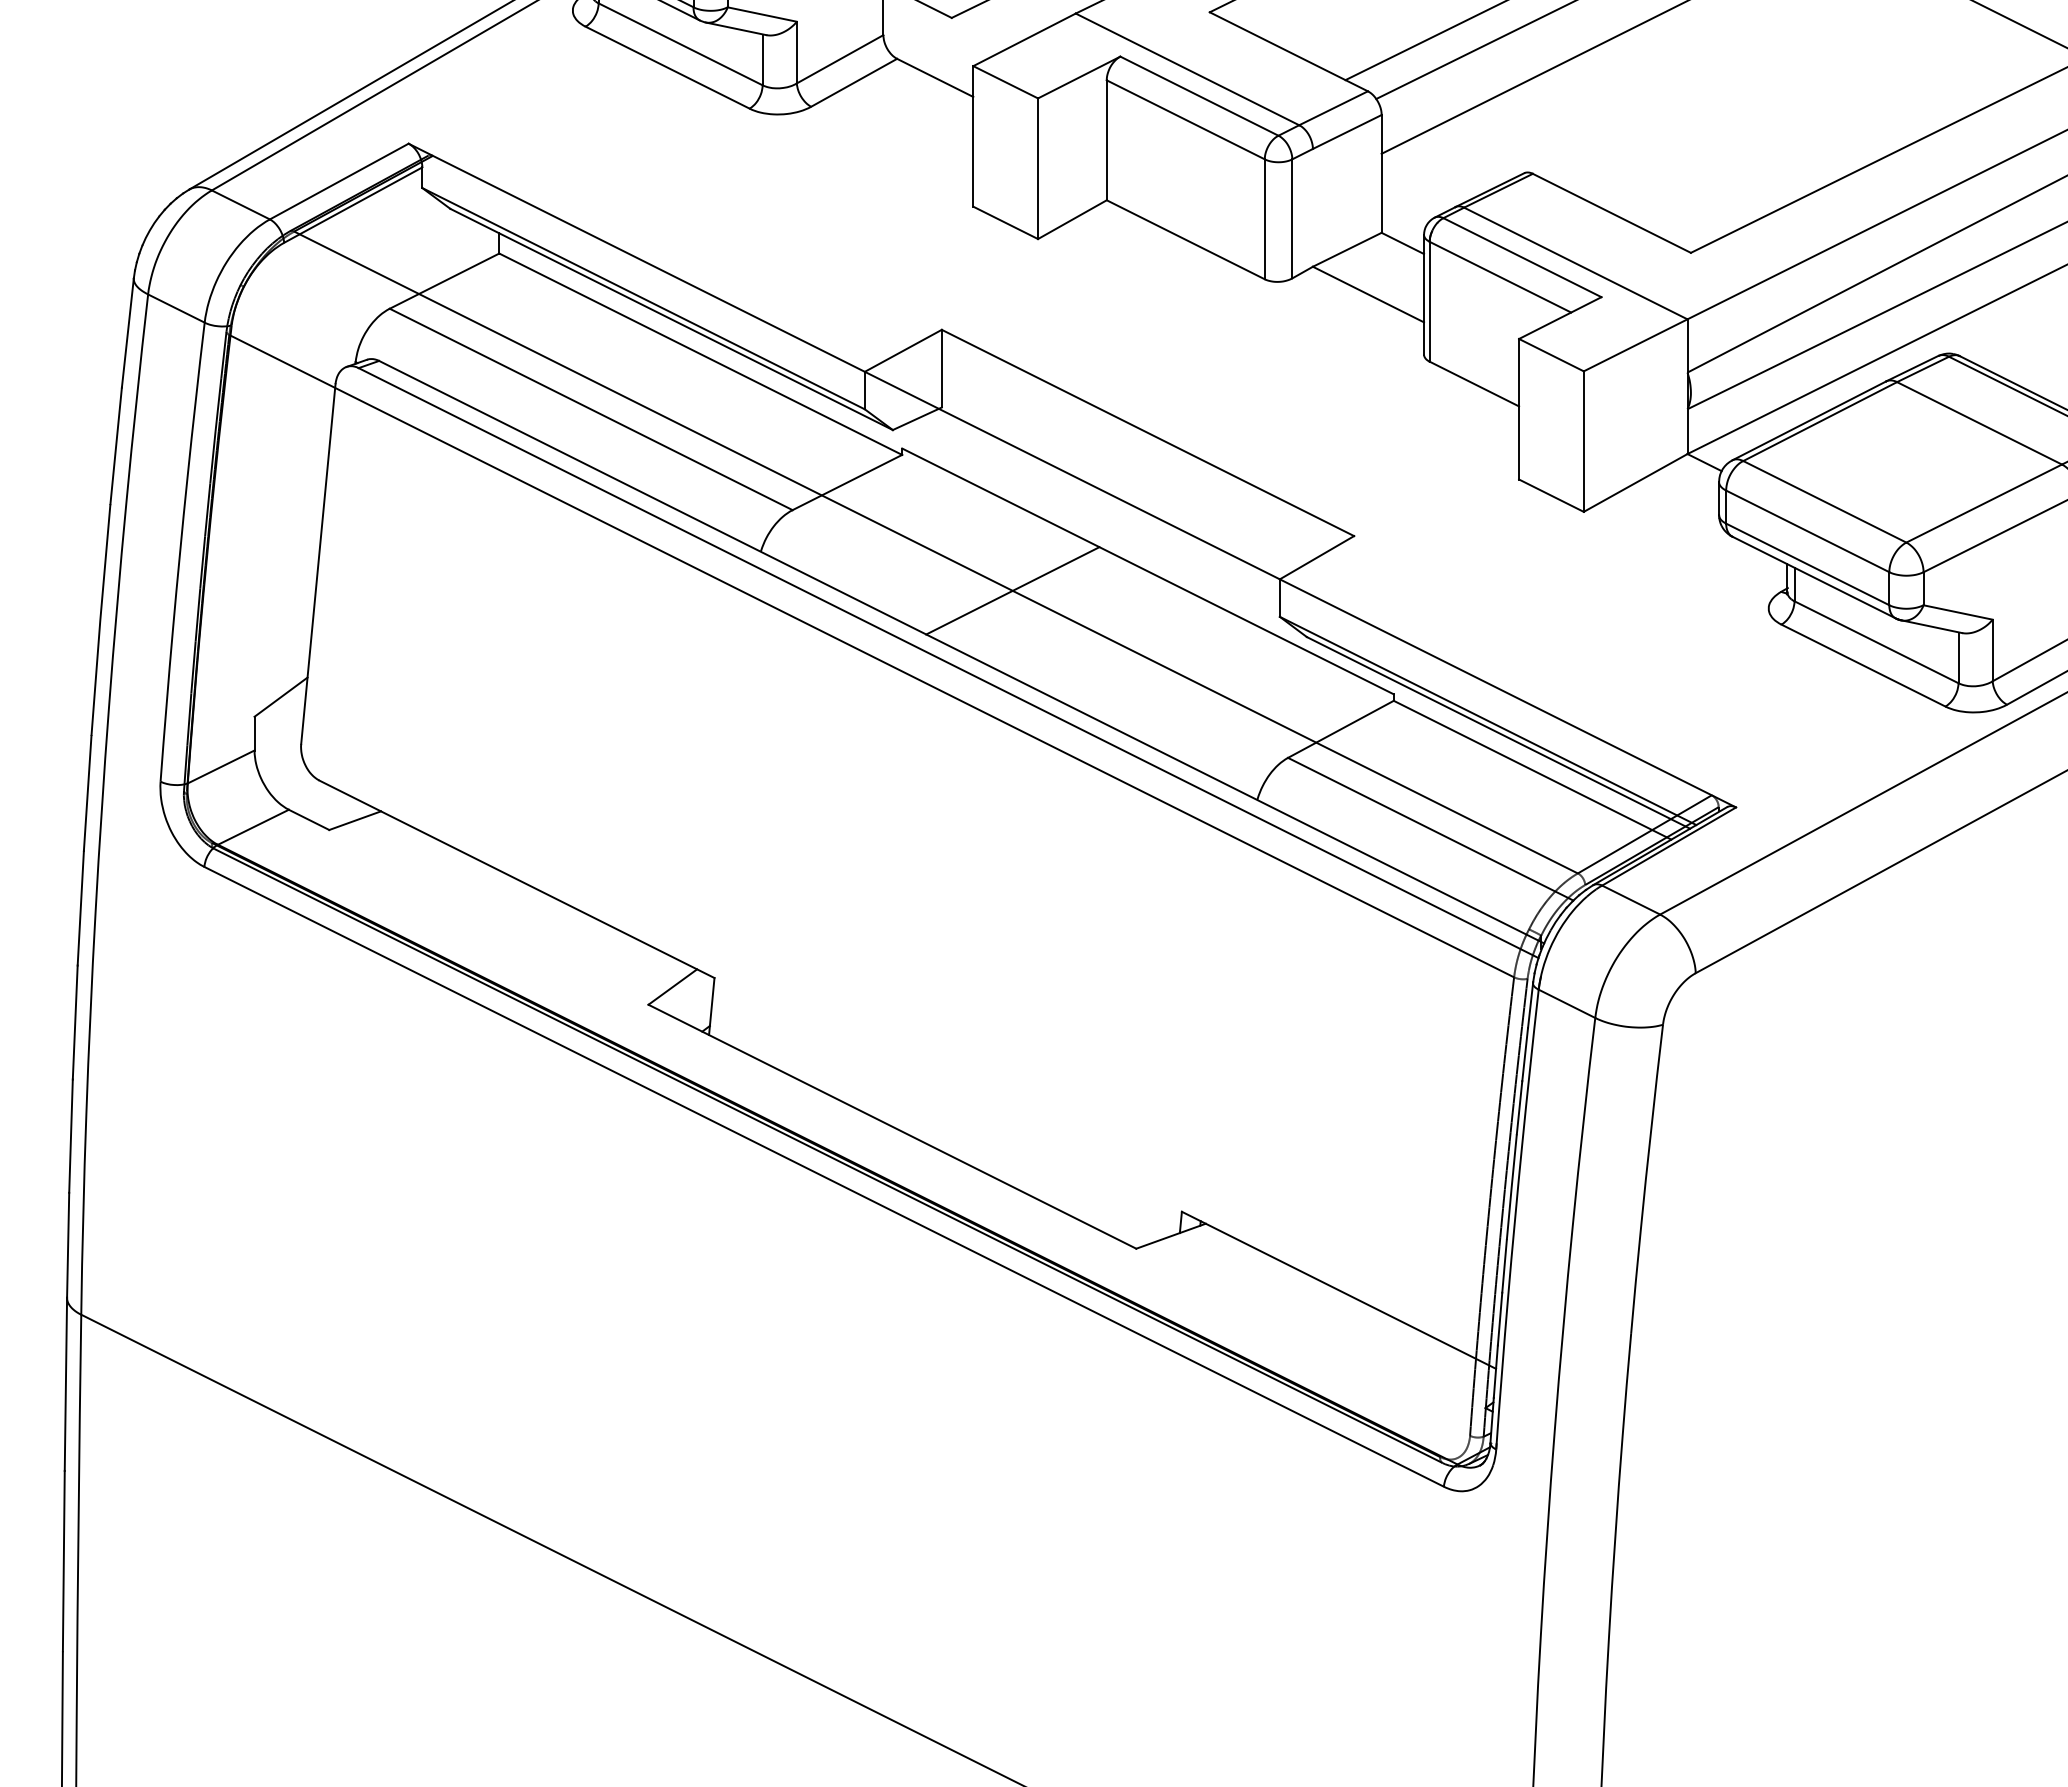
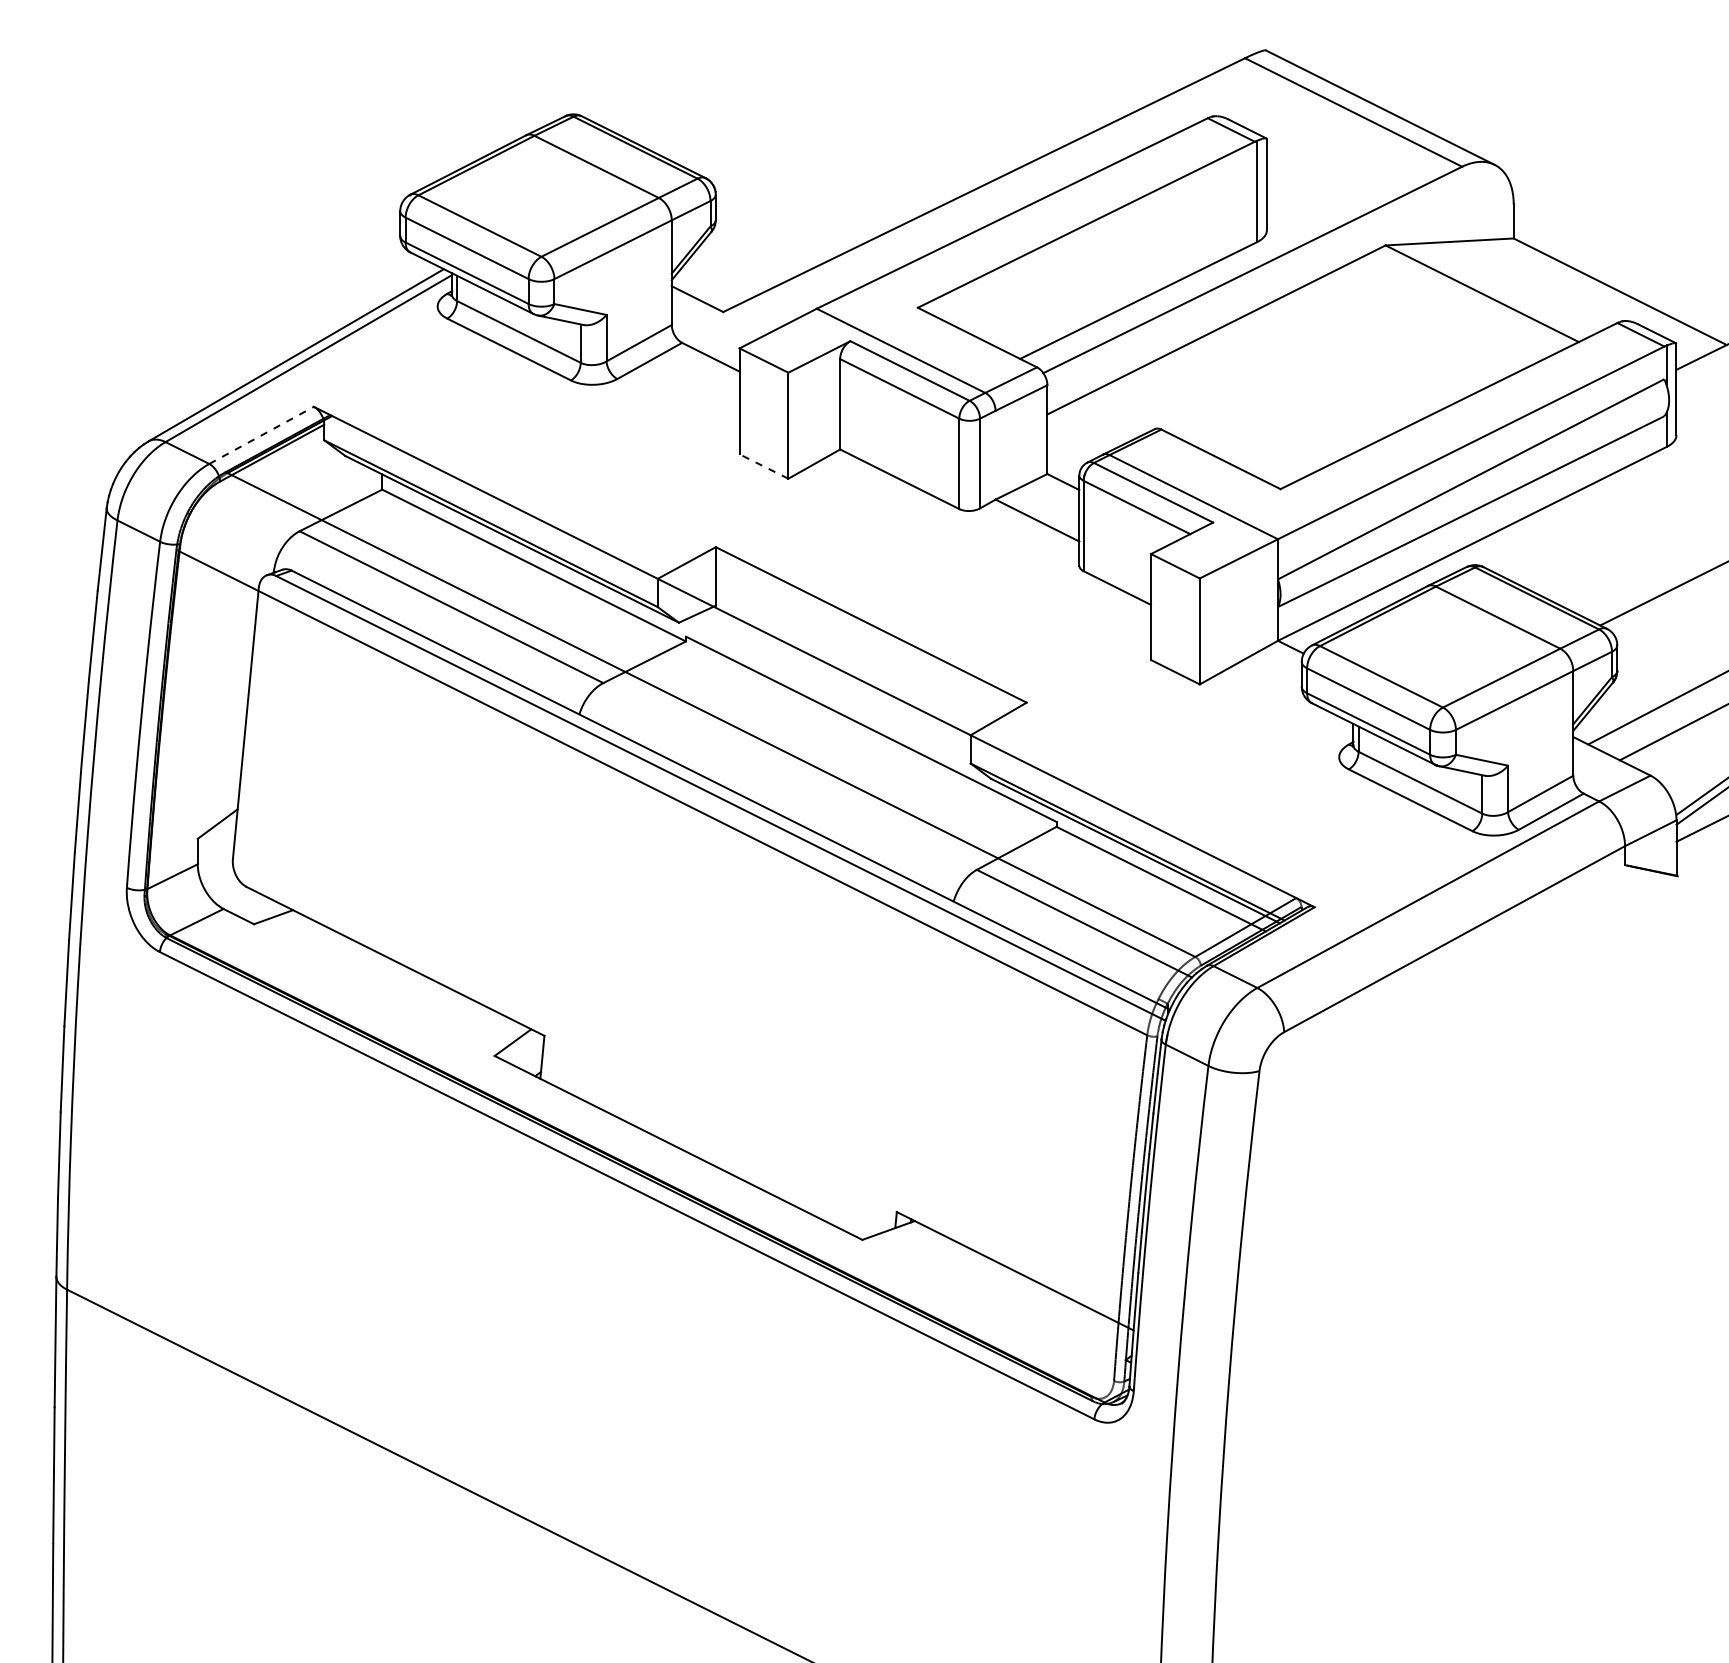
line: (339, 181) -> (261, 435), solid -> dashed
line: (1005, 222) -> (763, 466), solid -> dashed
line: (1013, 590) -> (769, 743), removed

